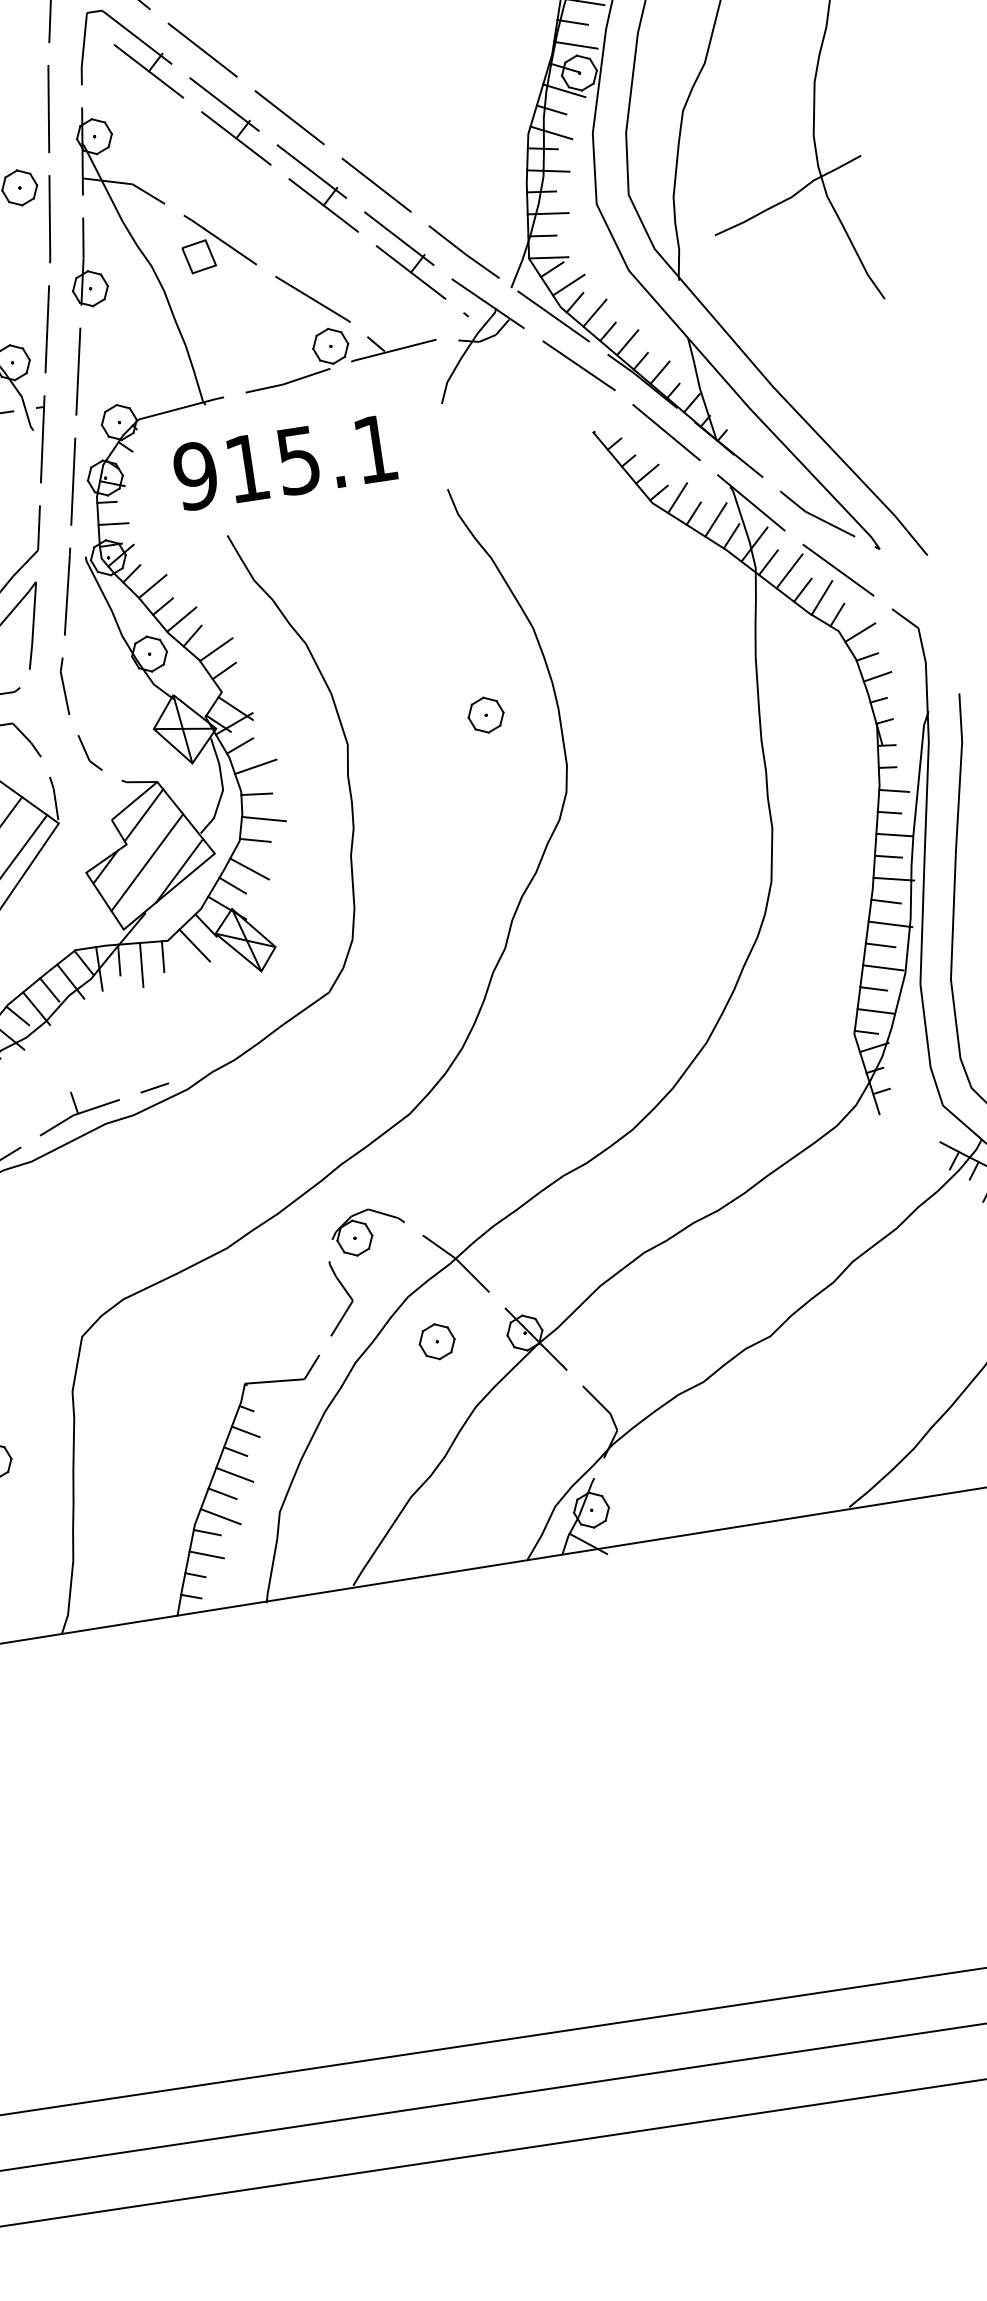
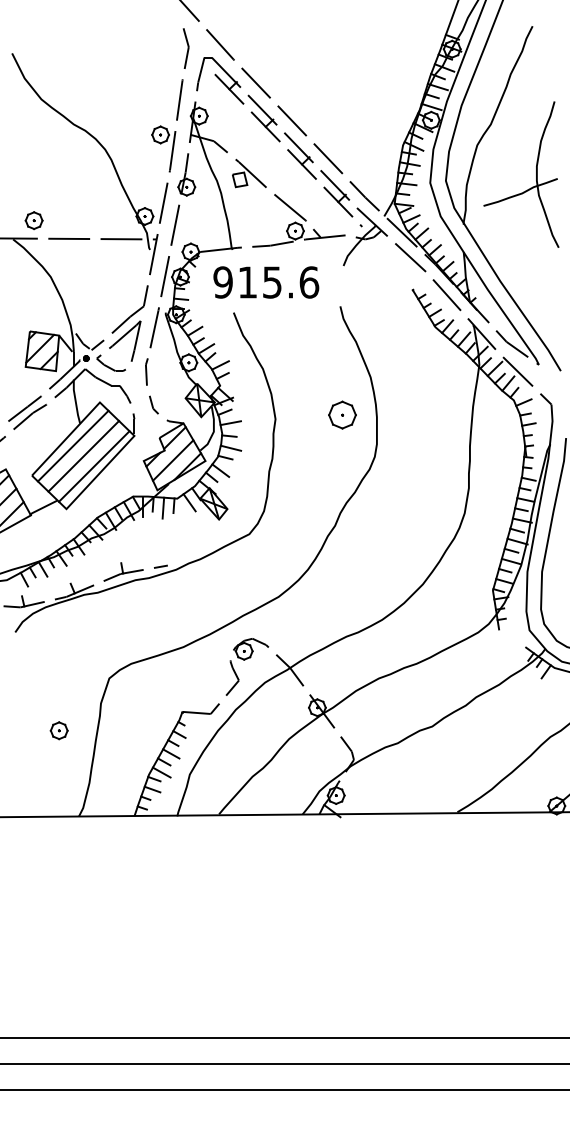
text: (375, 449) -> (309, 282), 915.1 -> 915.6
part: (485, 713) -> (342, 414), size x1.6
part: (436, 1341) -> (275, 705), removed

